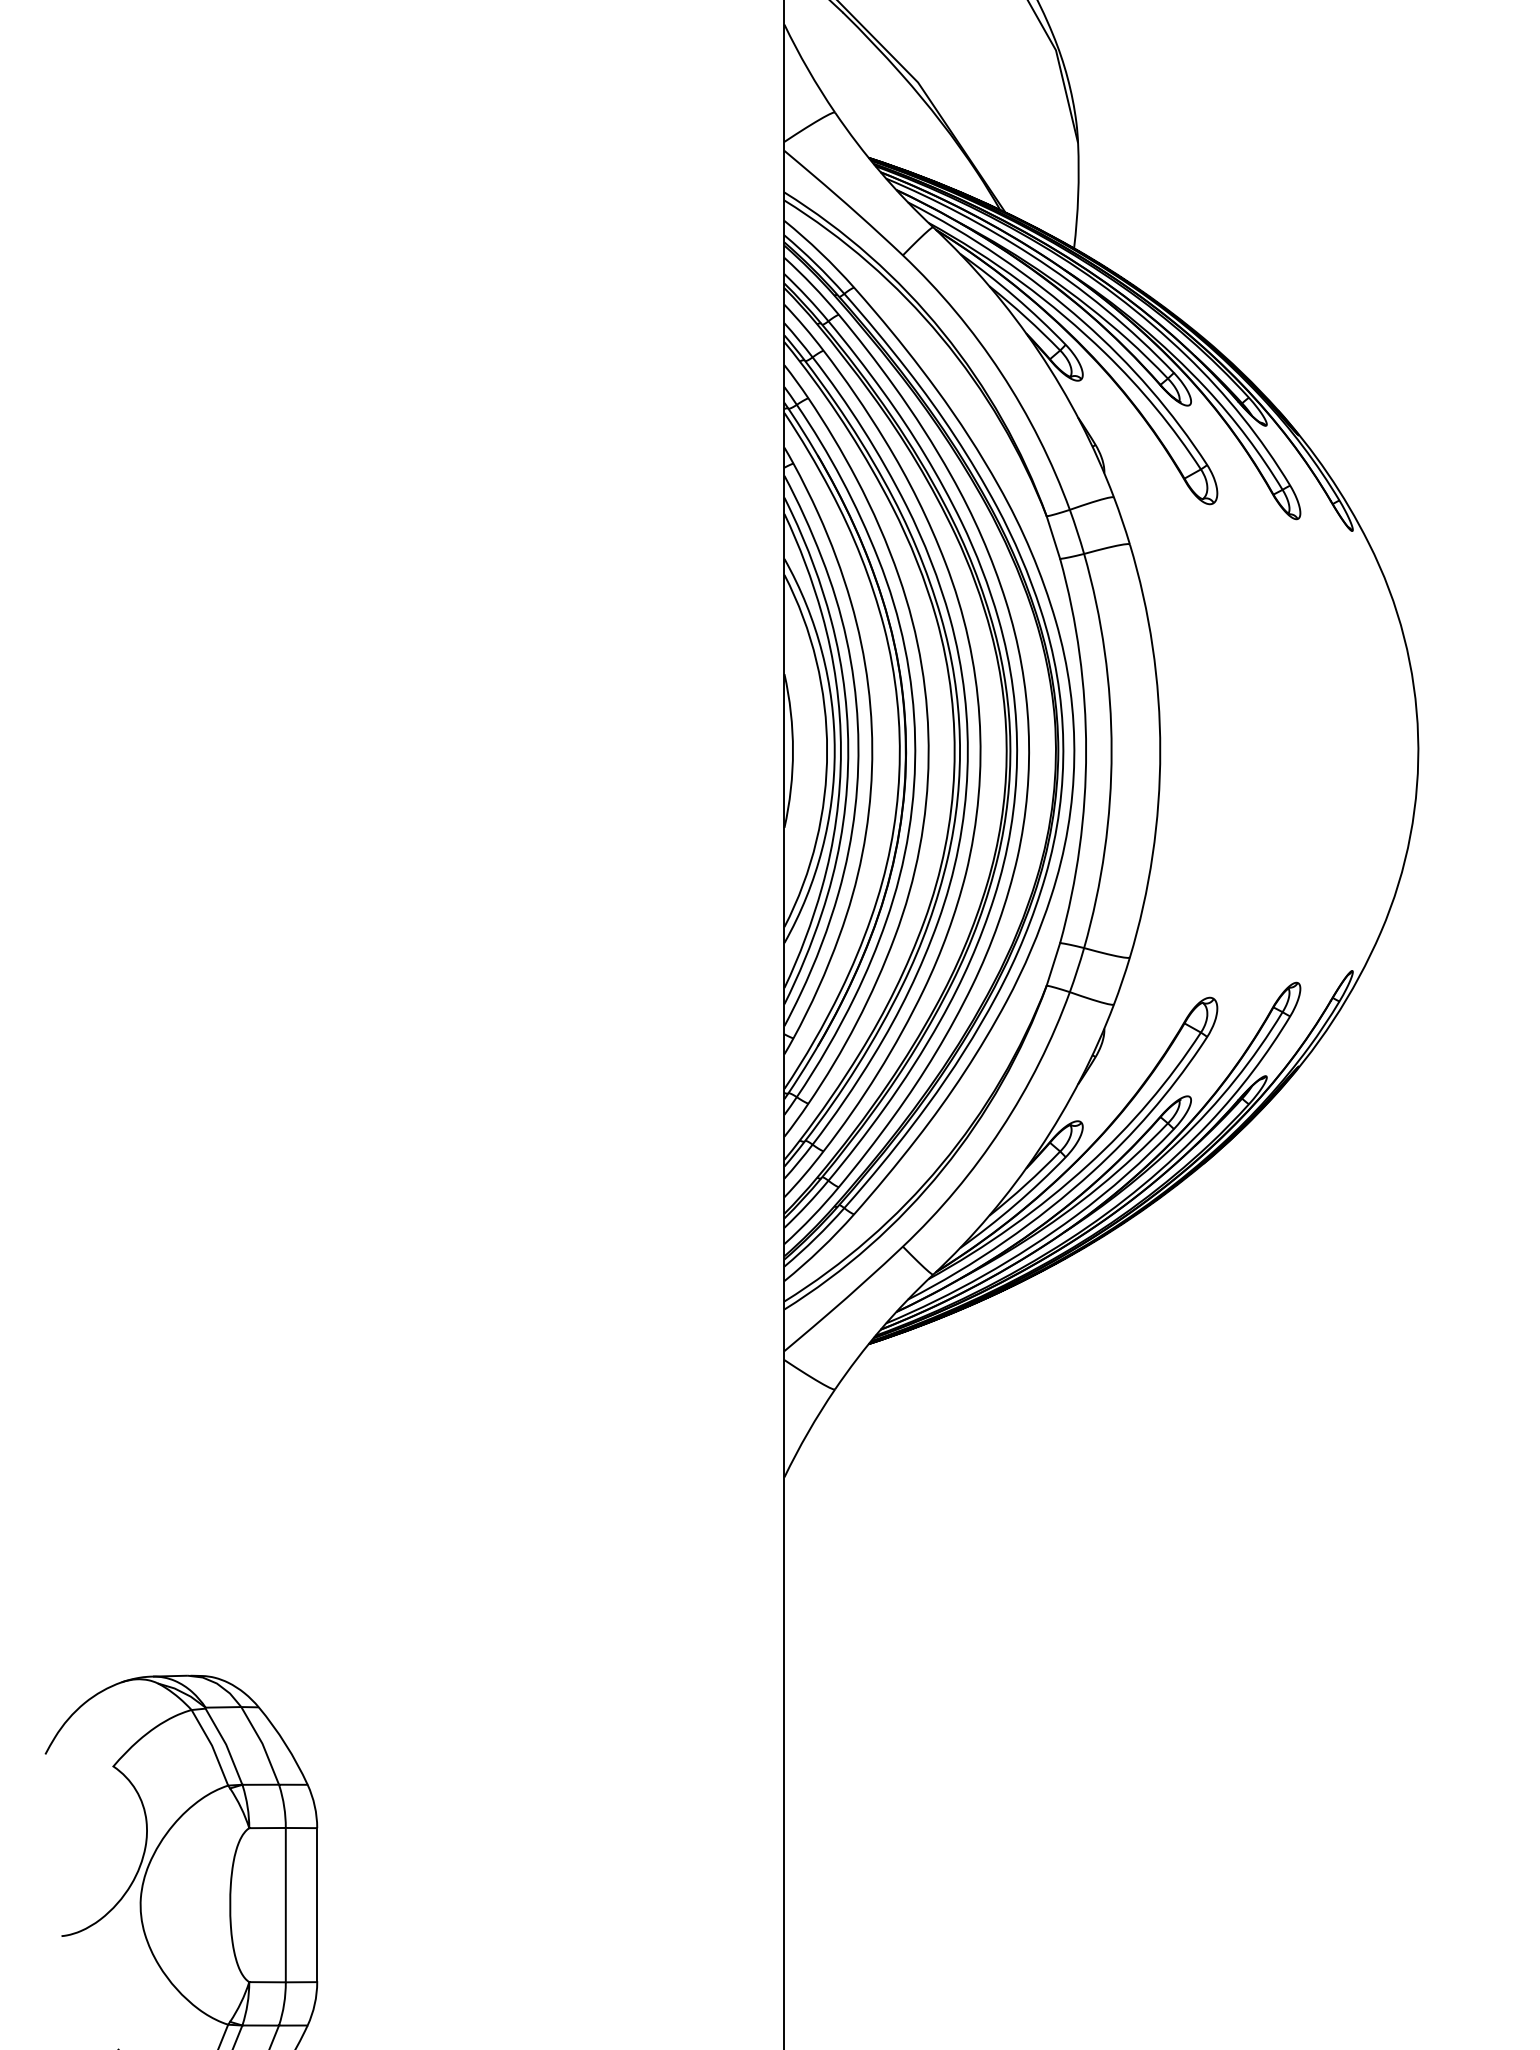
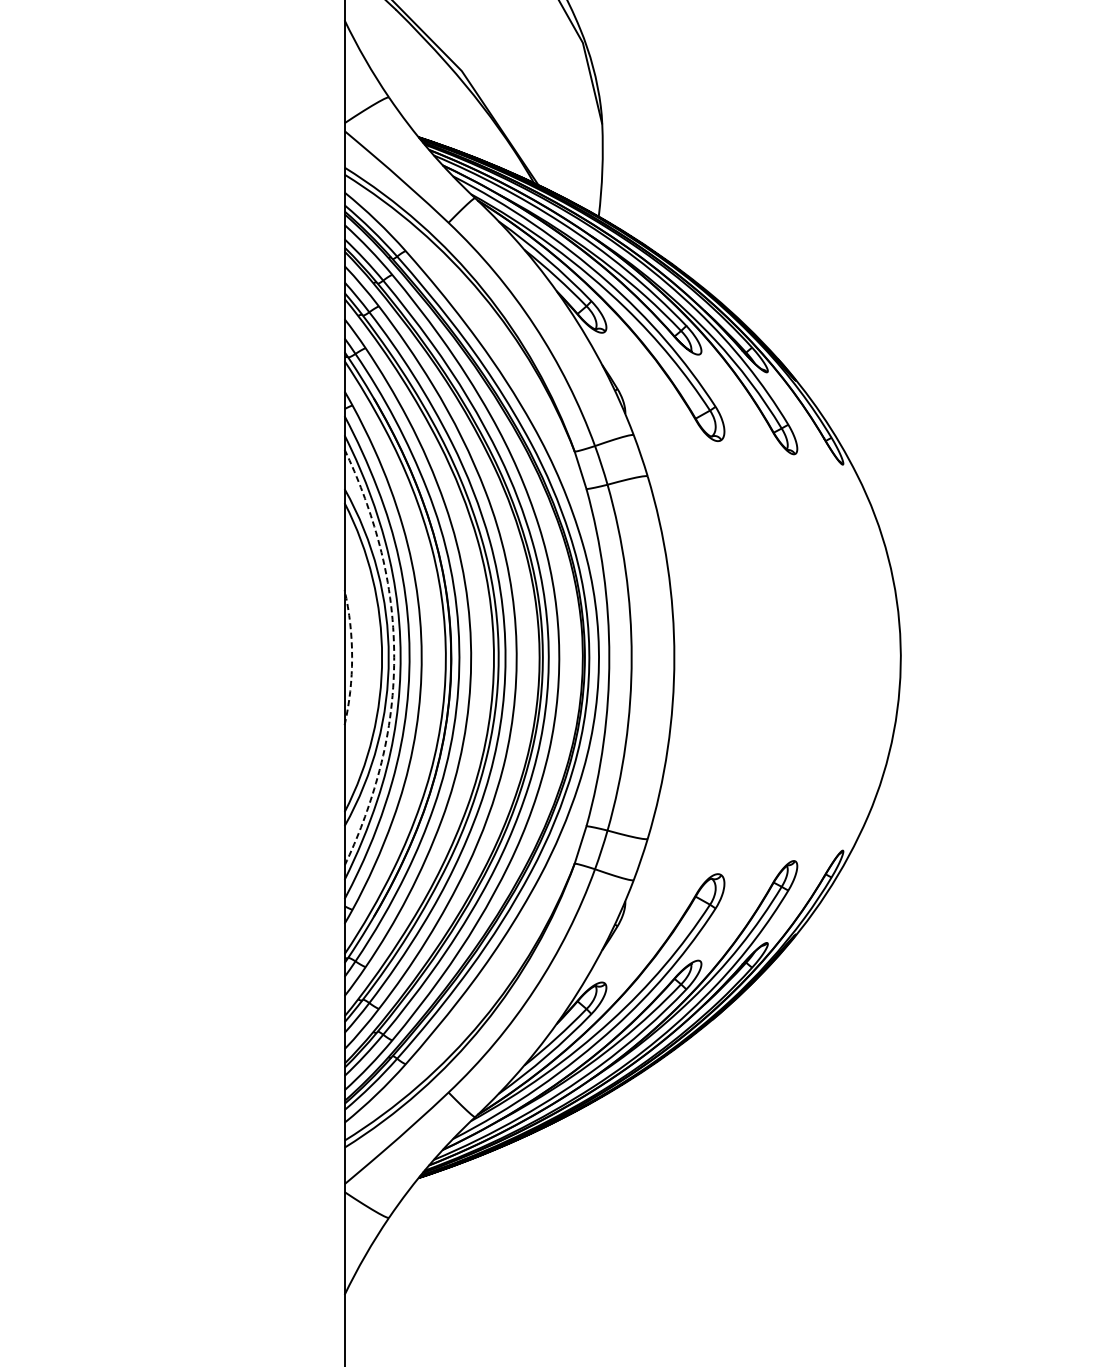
line: (840, 750) -> (393, 657), solid -> dashed
line: (793, 751) -> (352, 658), solid -> dashed

